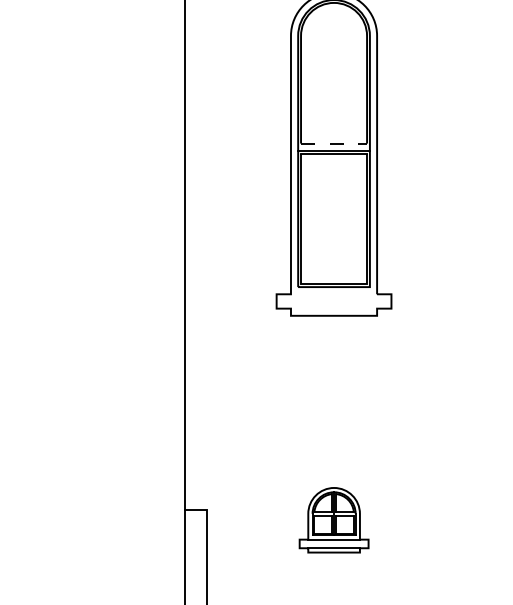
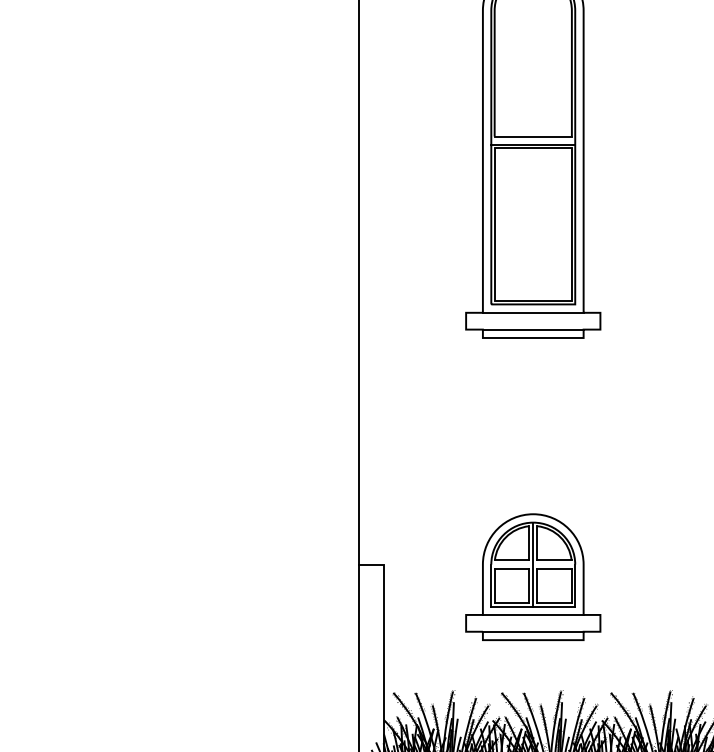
line: (334, 143) -> (533, 136), dashed -> solid
line: (333, 294) -> (532, 312), added
line: (333, 308) -> (532, 329), added
part: (334, 519) -> (533, 576), size x1.67

